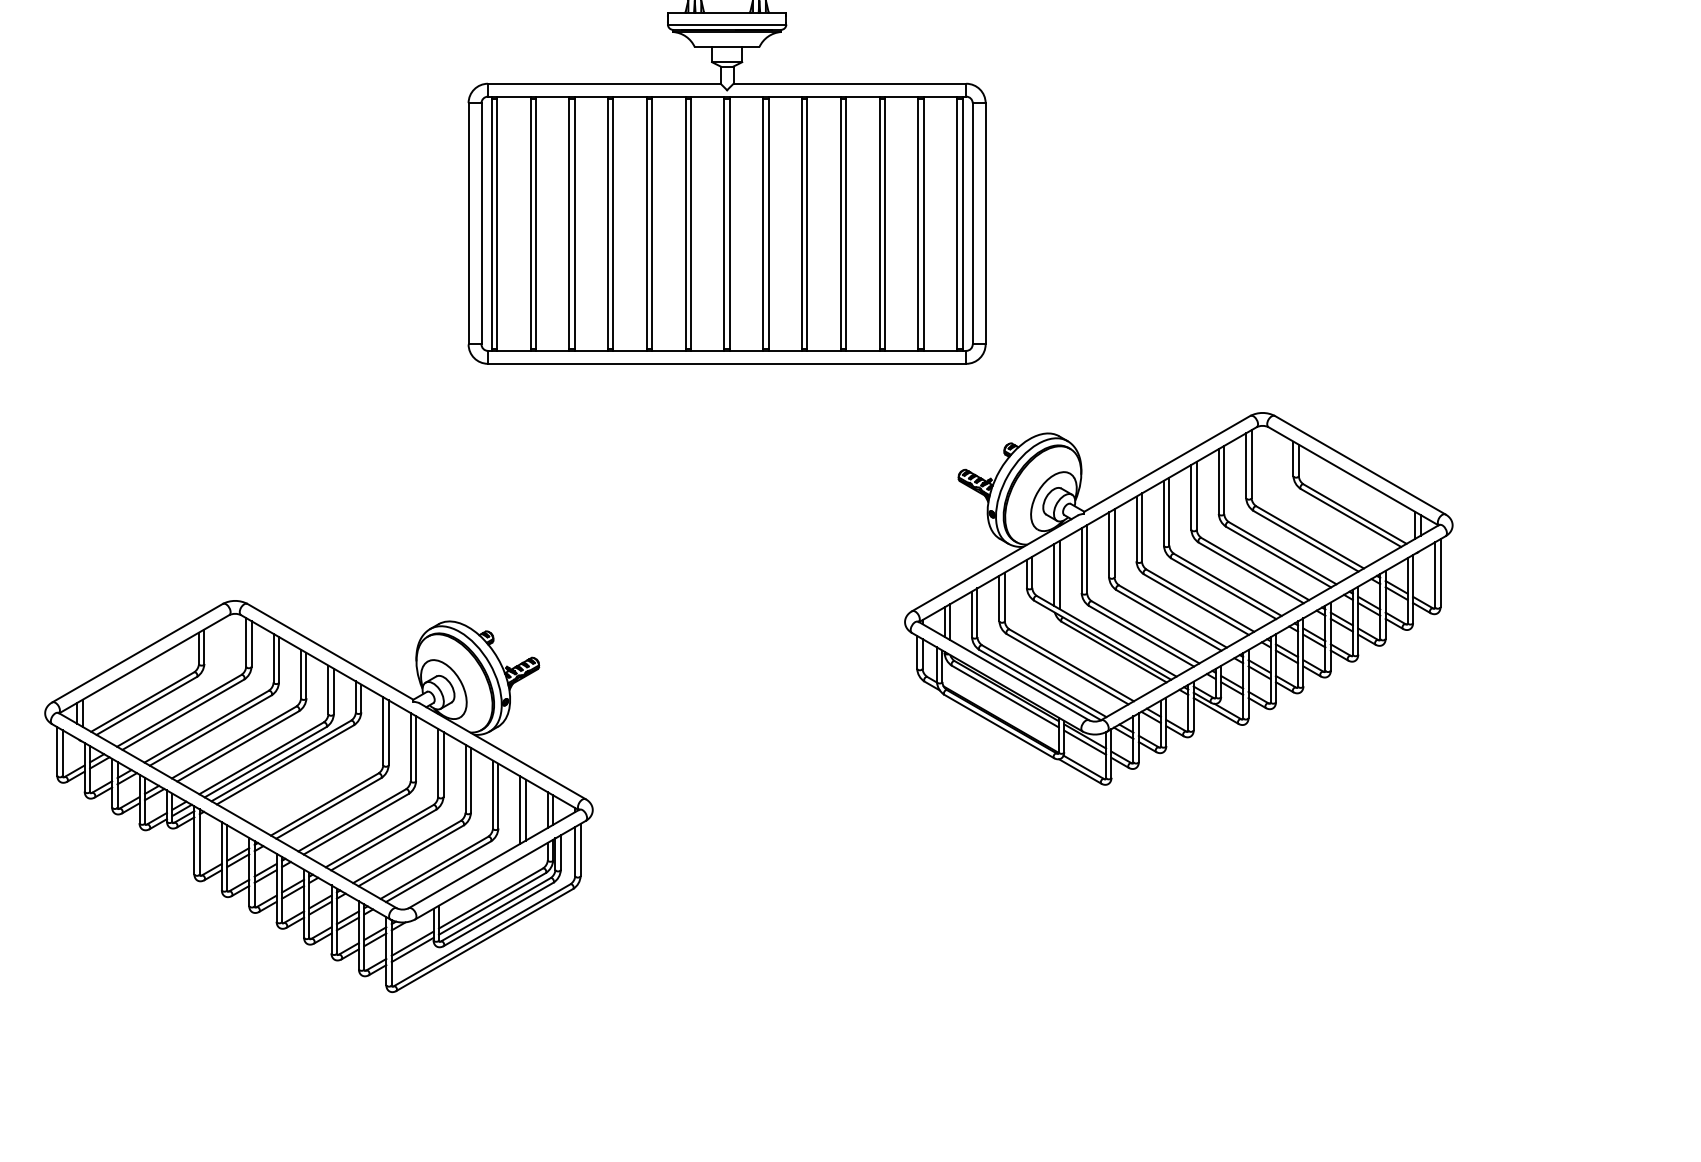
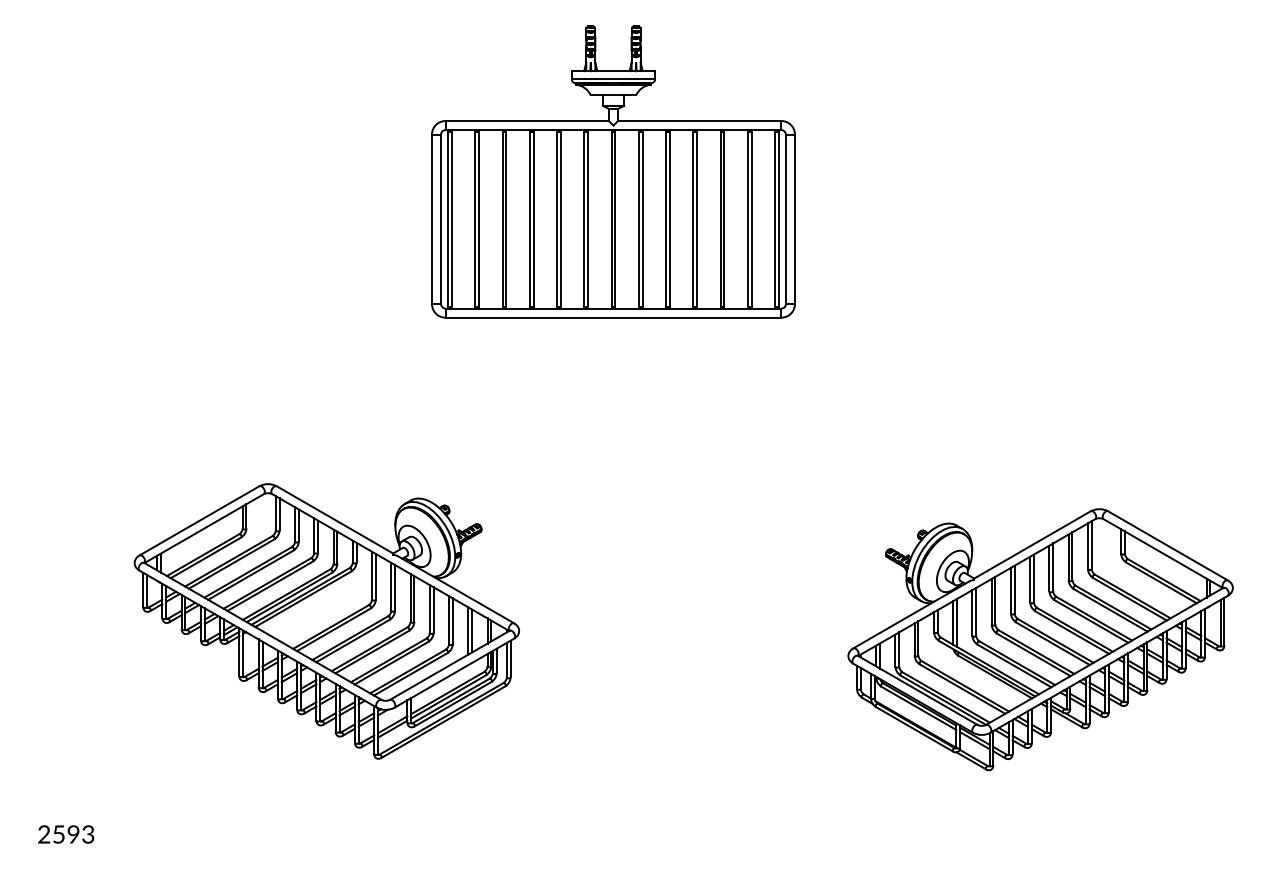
part: (1178, 598) -> (1040, 639), moved

